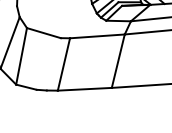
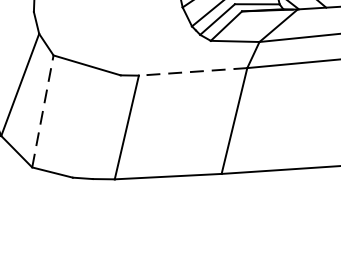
line: (96, 36) -> (191, 72), solid -> dashed
line: (21, 56) -> (42, 111), solid -> dashed

